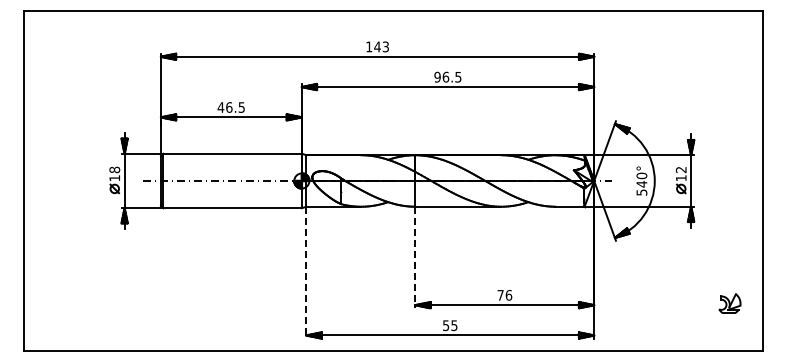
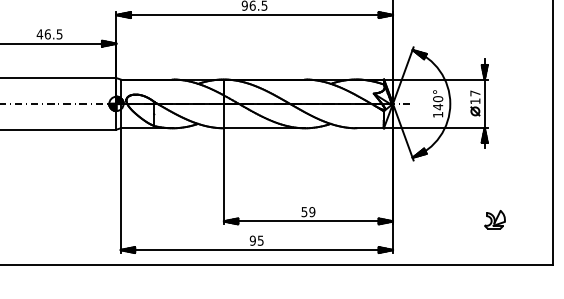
text: (680, 170) -> (474, 93), 12 -> 17
text: (641, 192) -> (437, 114), 540° -> 140°
line: (415, 257) -> (223, 176), dashed -> solid
line: (306, 272) -> (120, 190), dashed -> solid
text: (504, 295) -> (308, 212), 76 -> 59
part: (729, 303) -> (494, 219), moved
text: (445, 325) -> (252, 240), 55 -> 95

